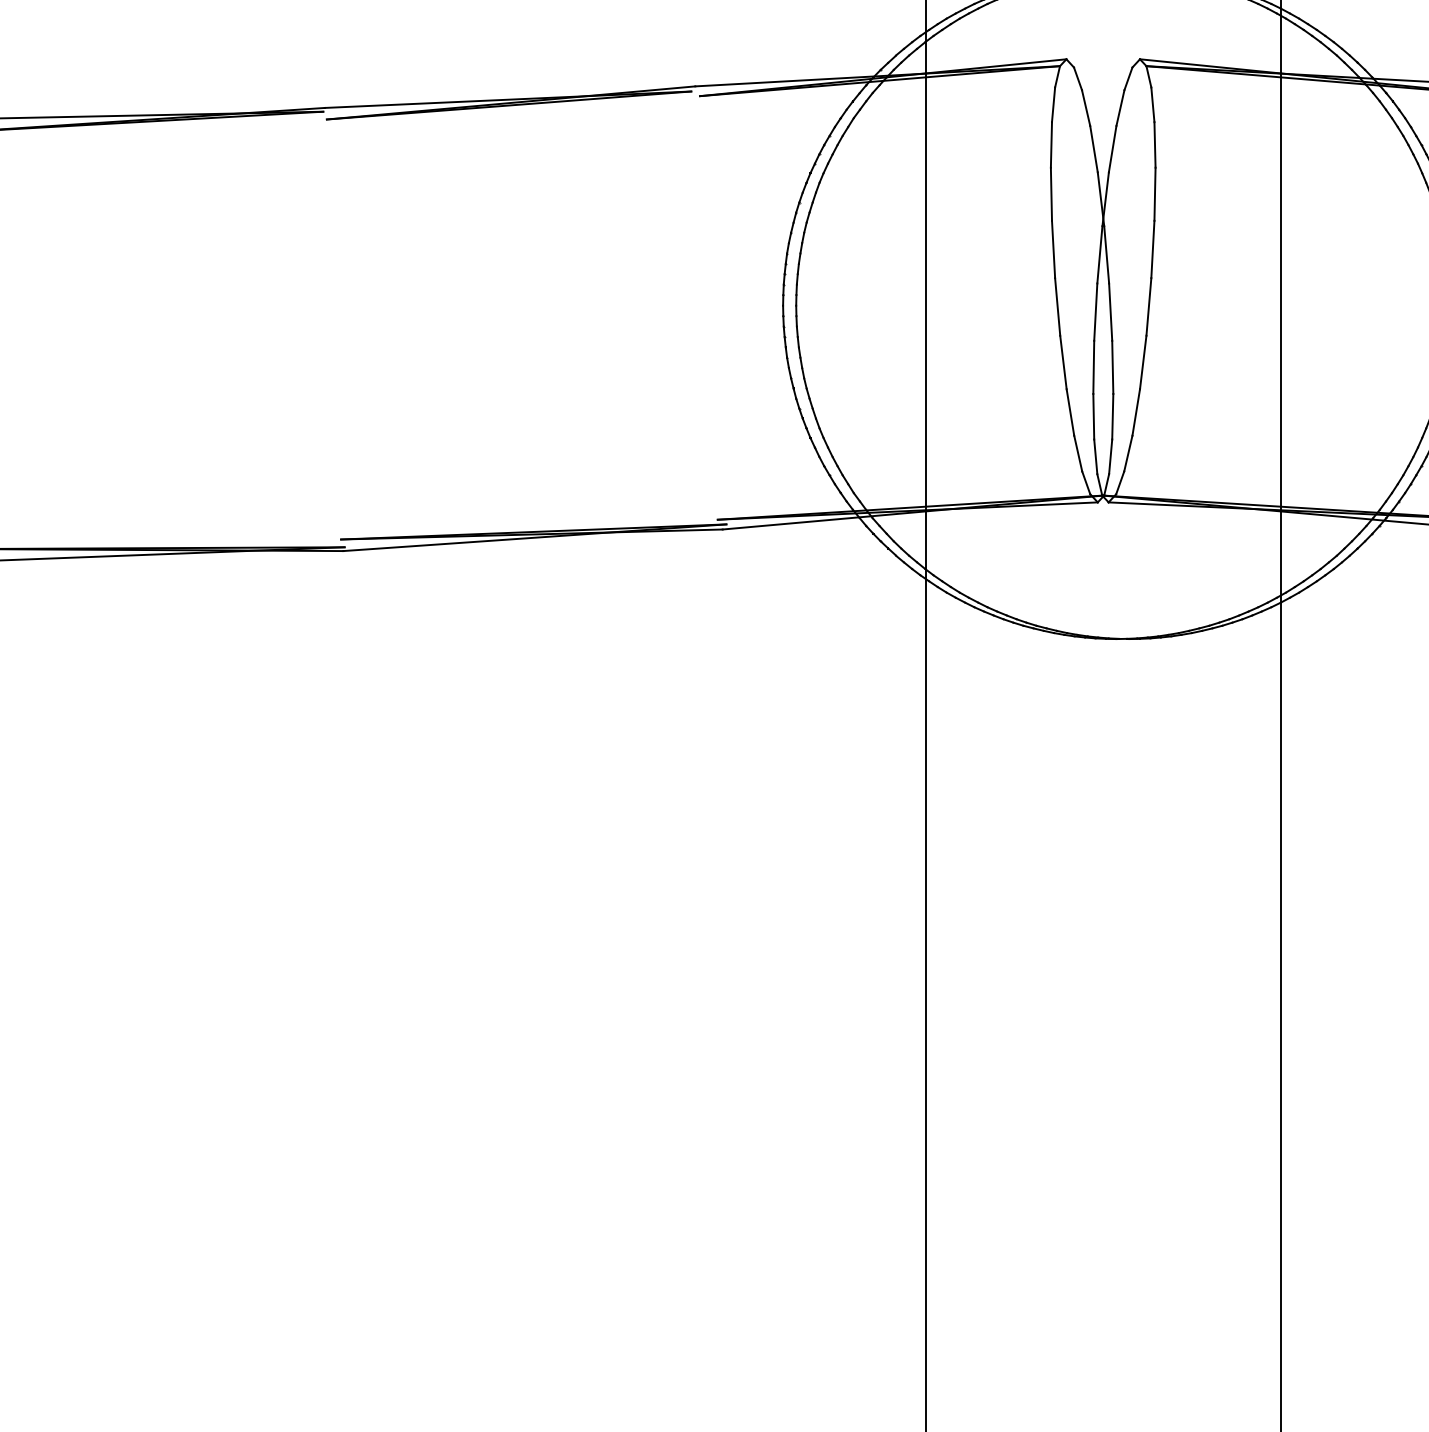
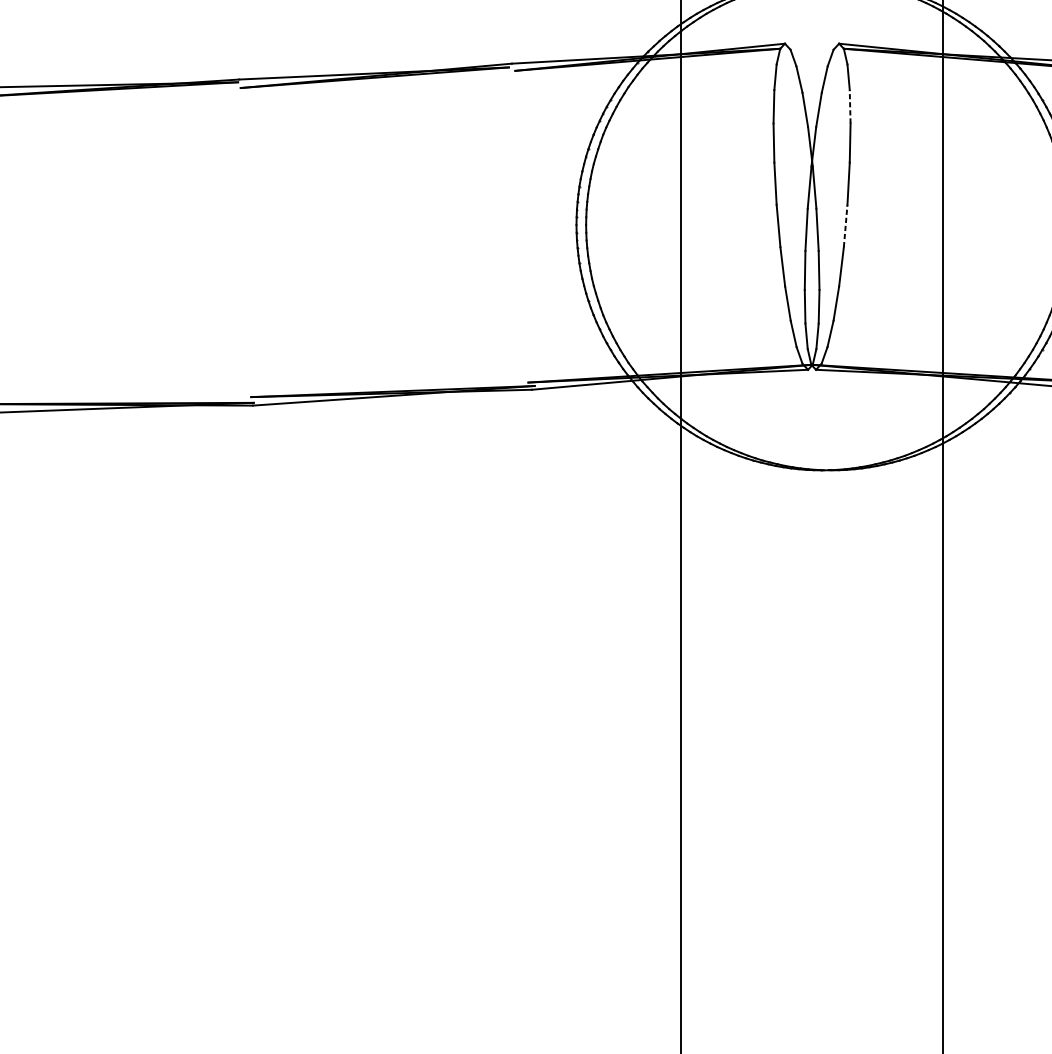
line: (1155, 144) -> (850, 106), solid -> dashed
line: (1148, 306) -> (845, 225), solid -> dashed

